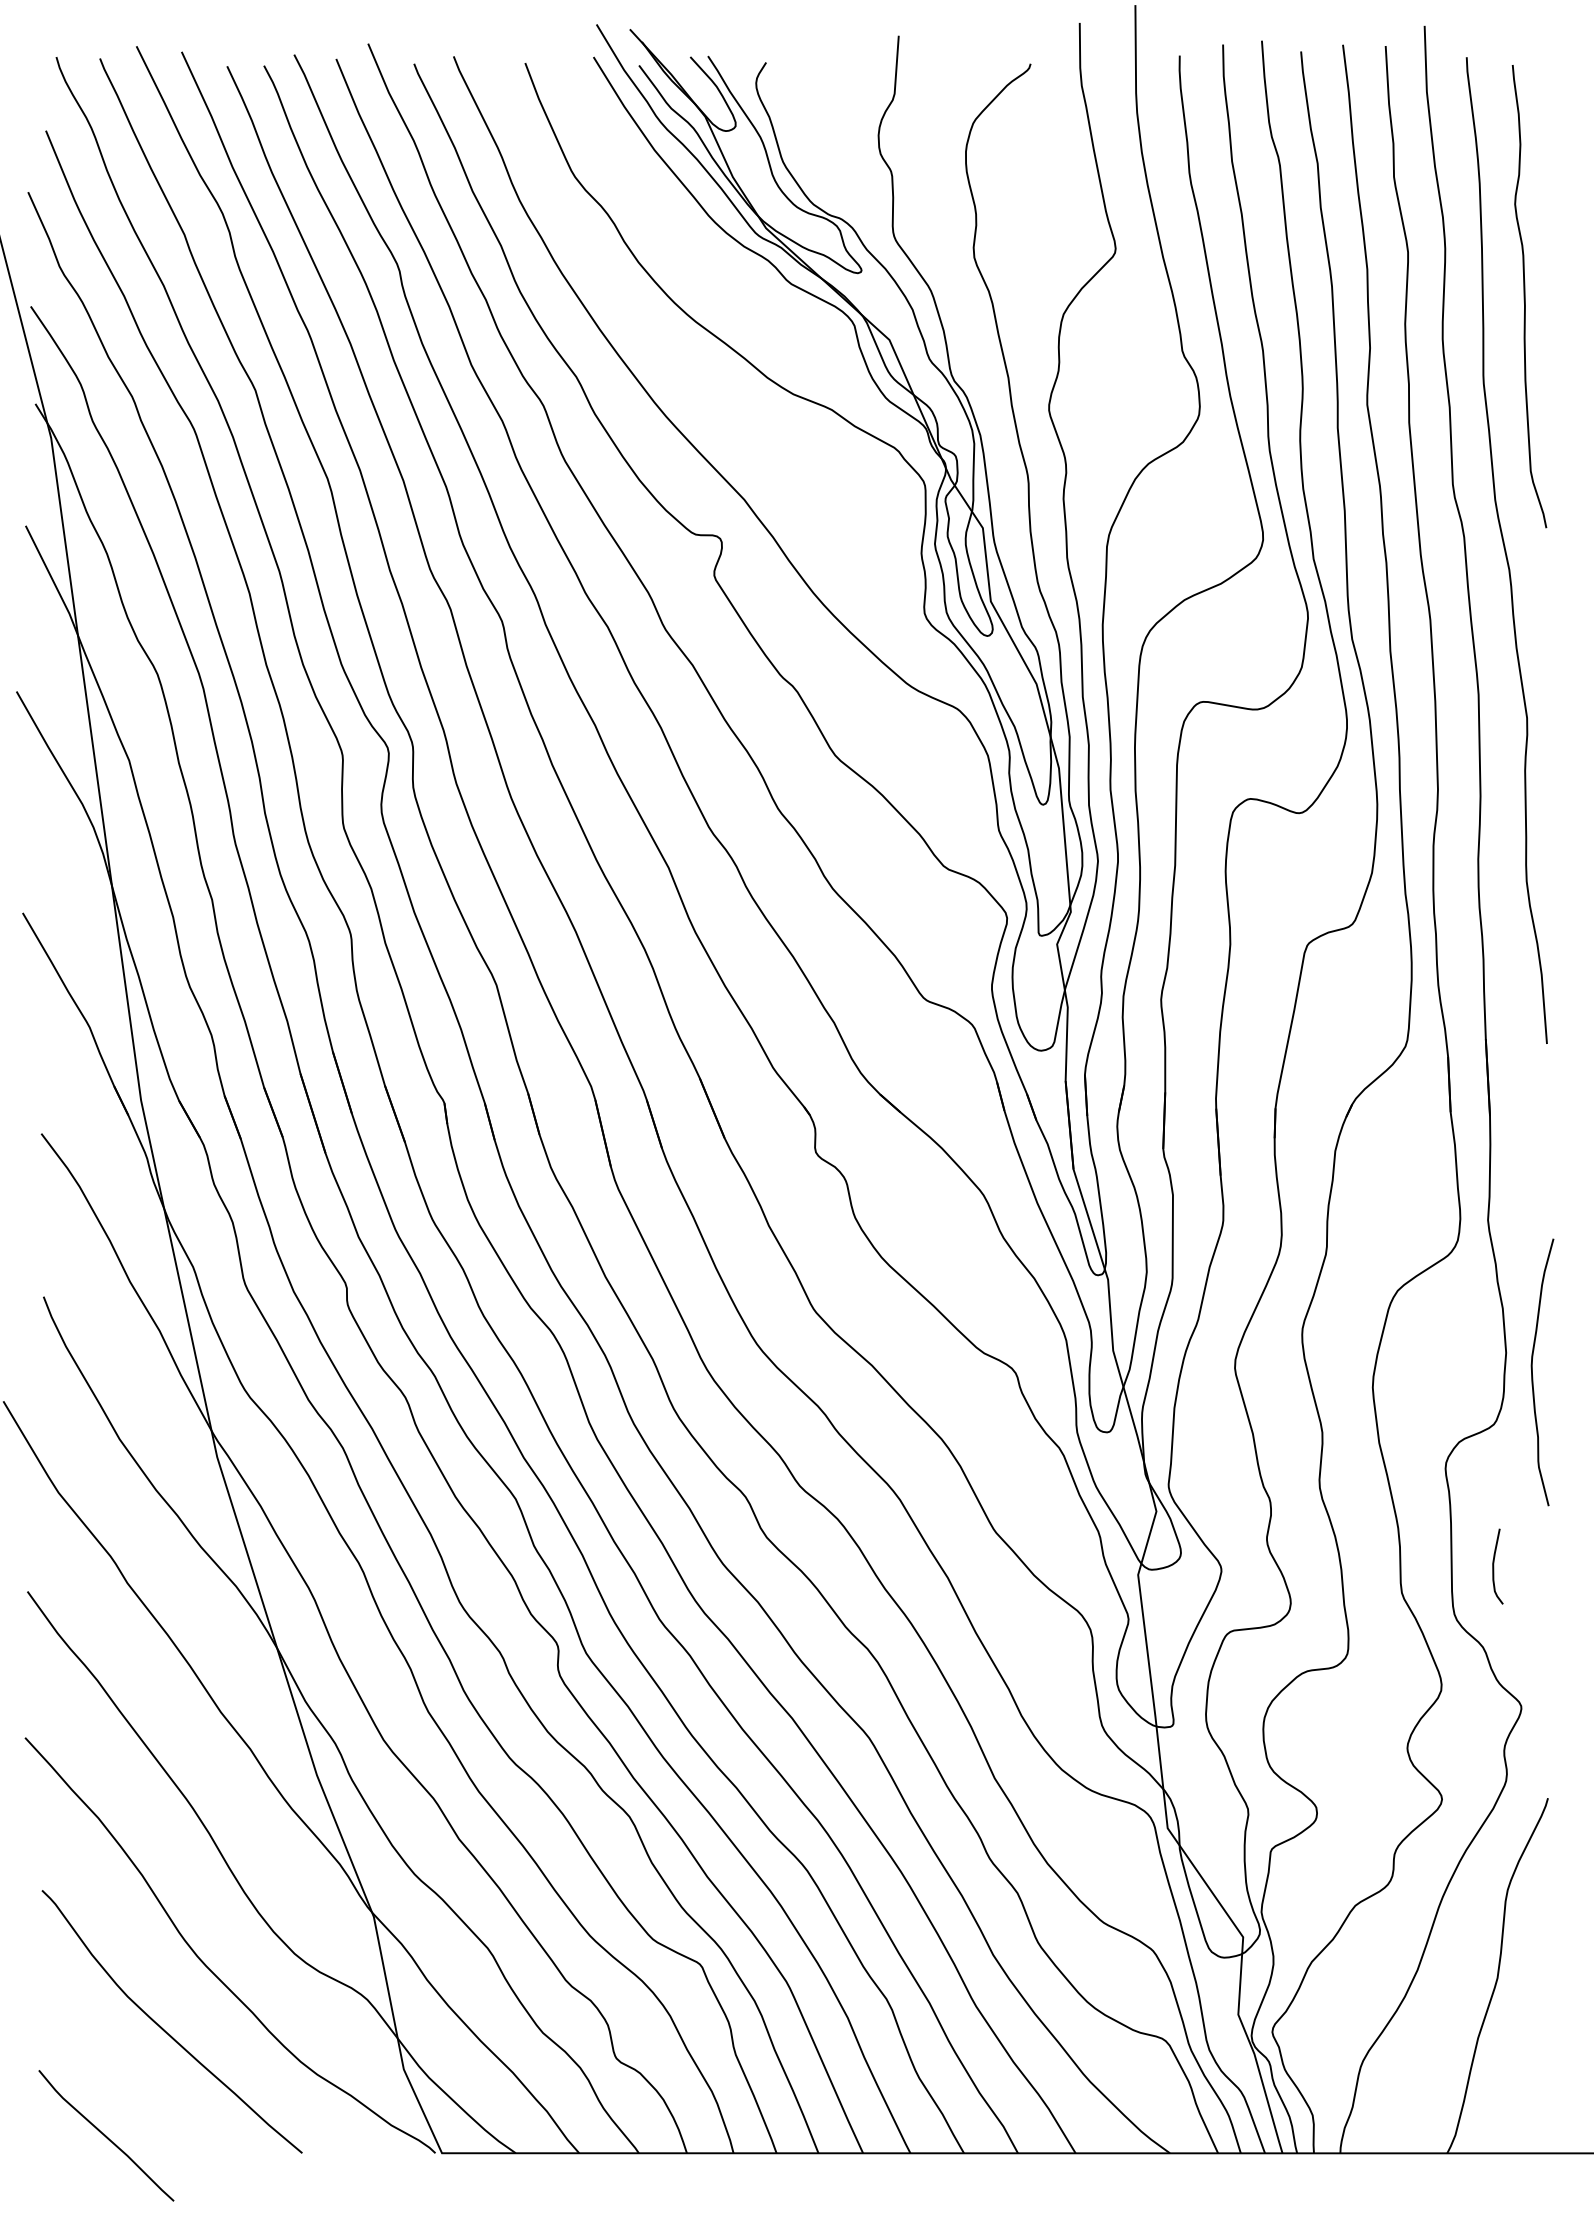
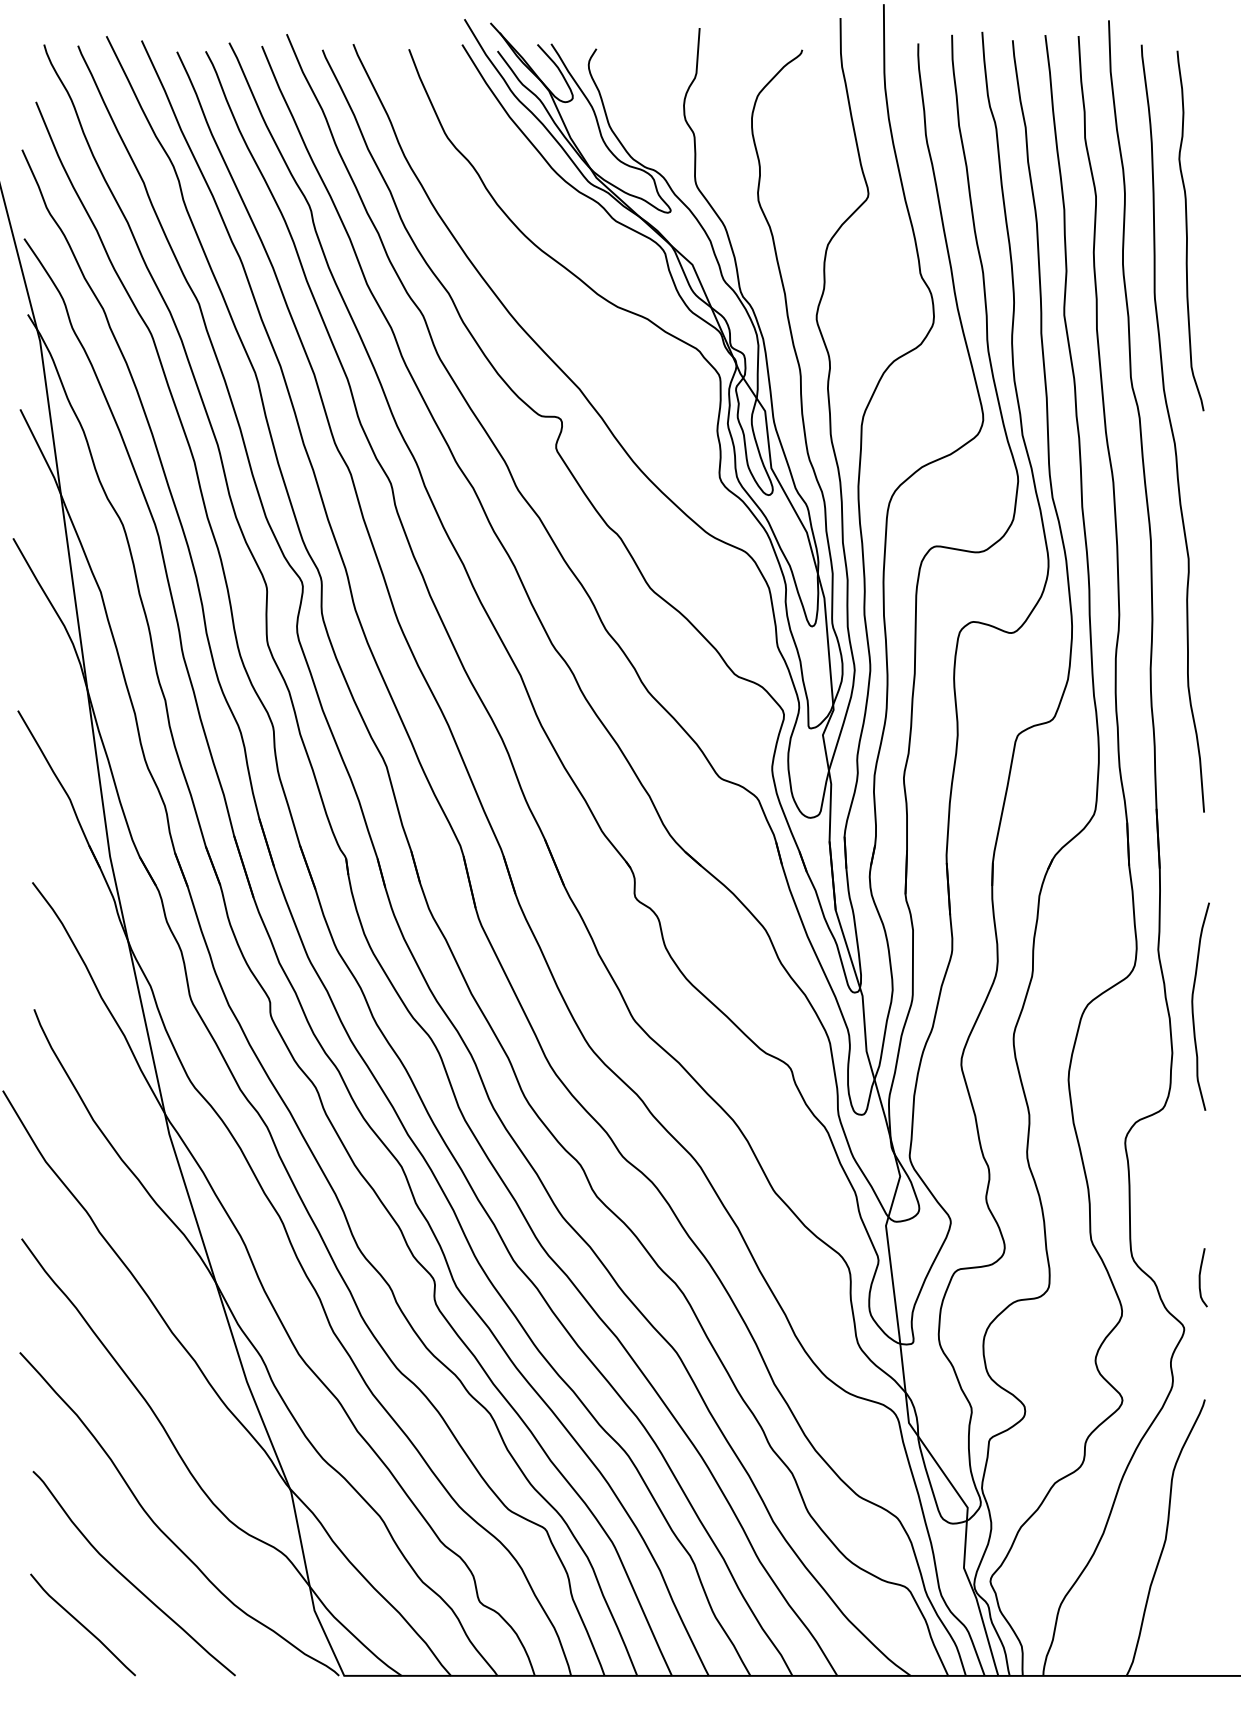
curve: (1532, 1372) -> (1192, 1006), moved
curve: (1494, 1566) -> (1200, 1277), moved
curve: (106, 2135) -> (83, 1624), moved

